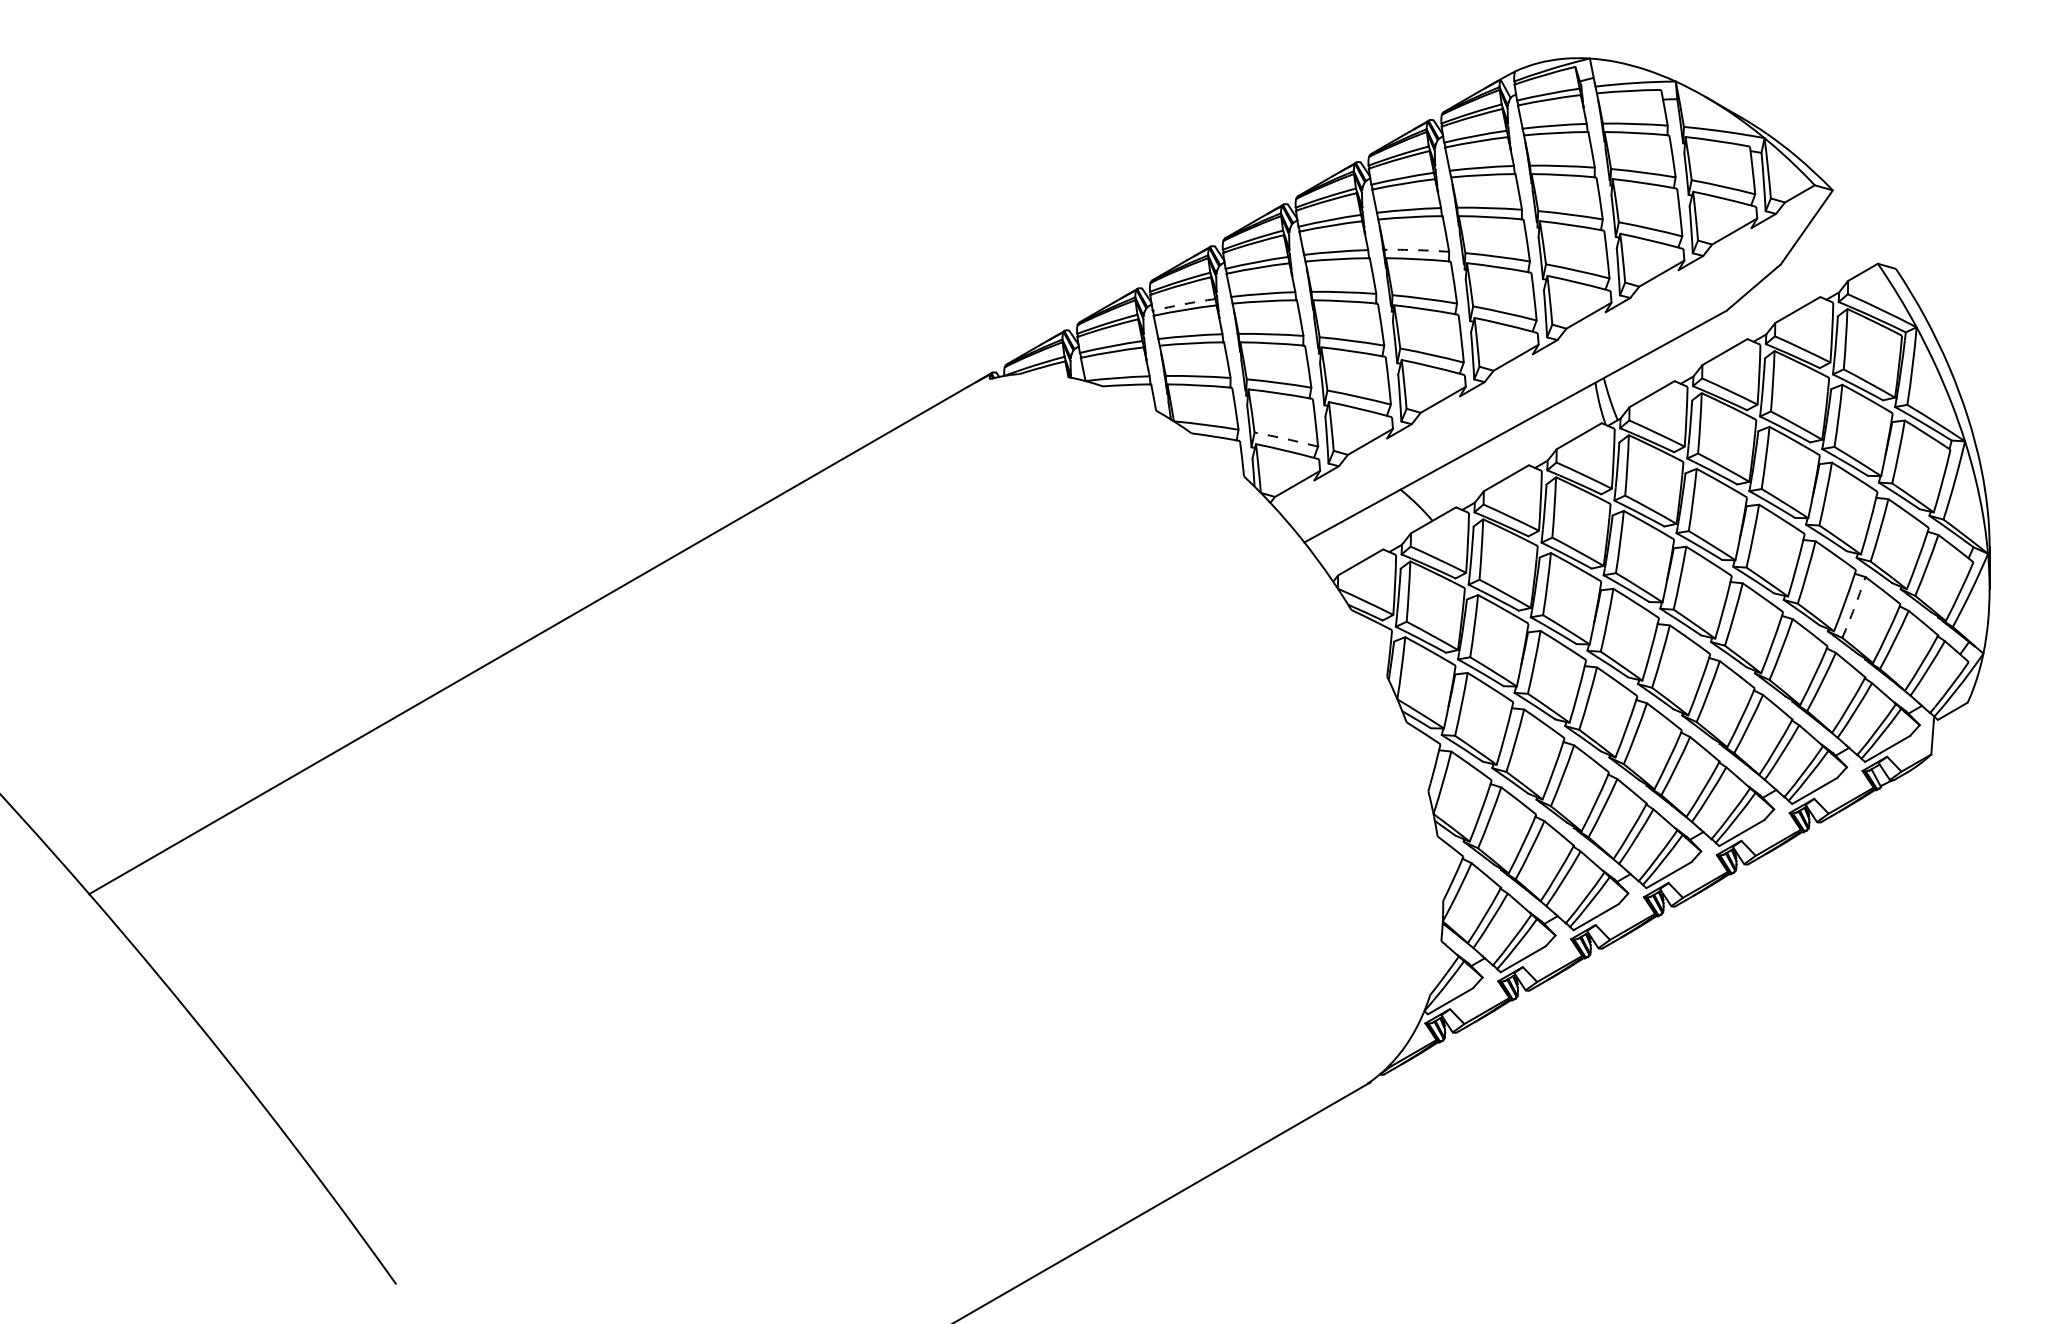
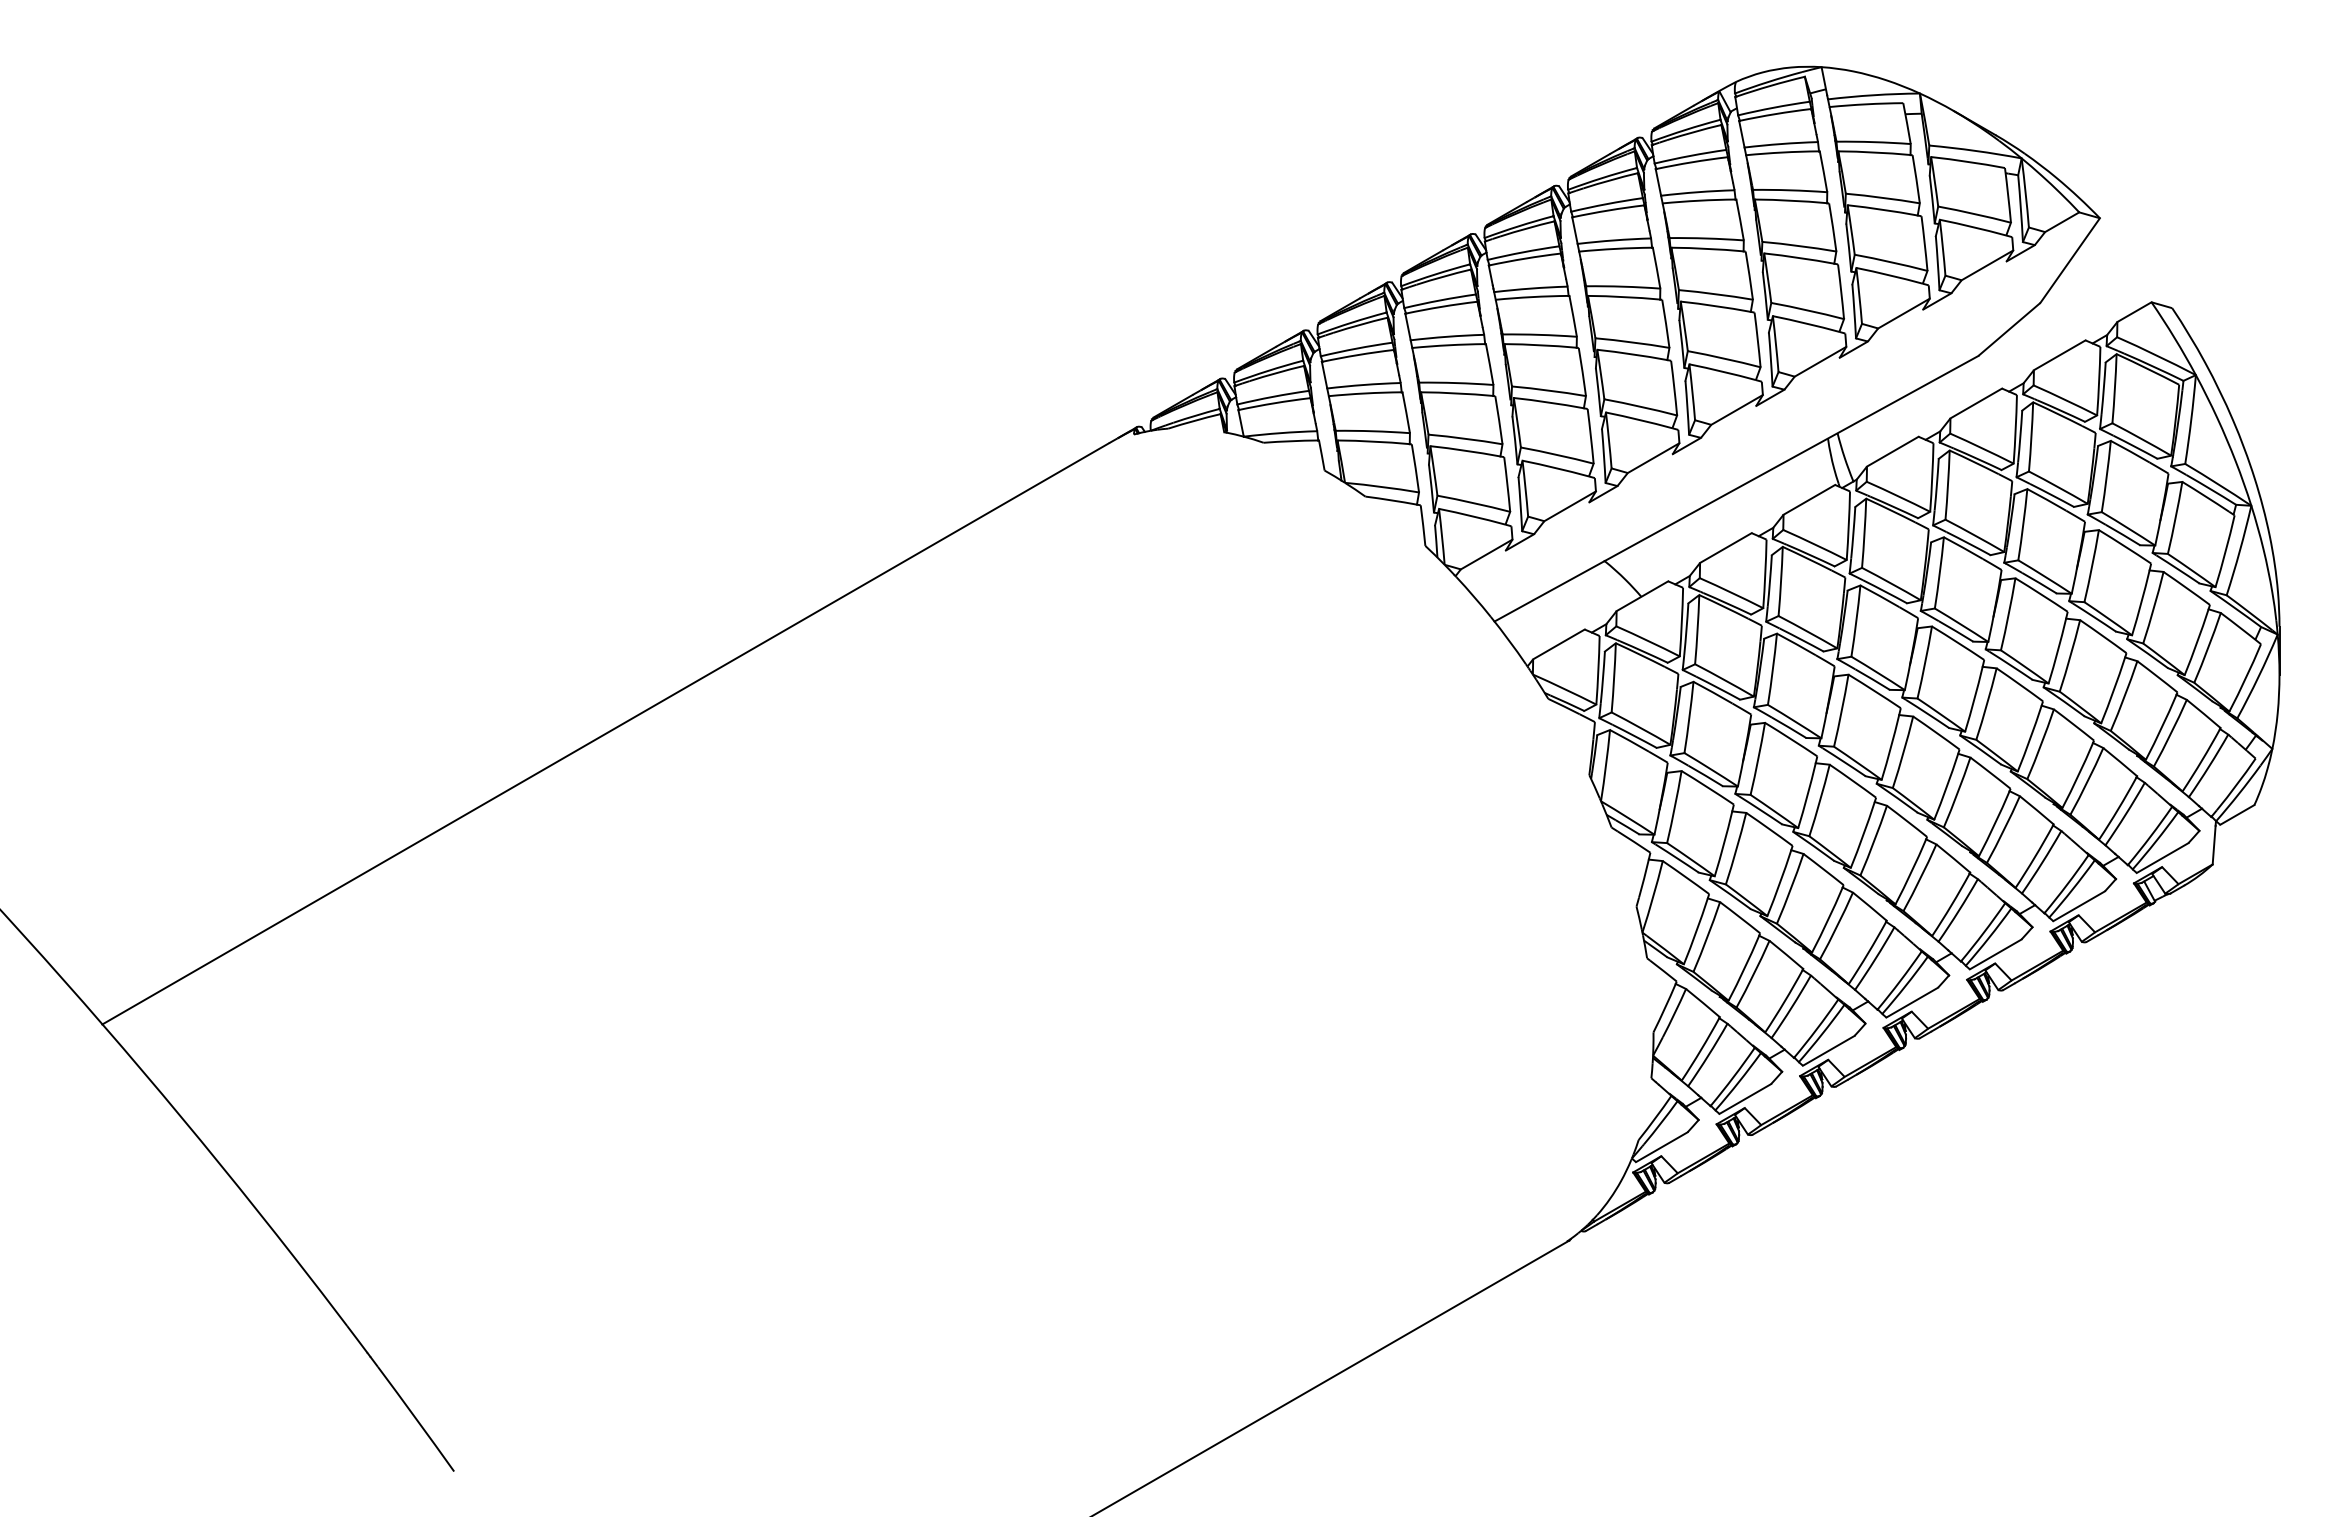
arc: (1416, 249) -> (1623, 286), dashed -> solid
arc: (1183, 304) -> (1356, 348), dashed -> solid
arc: (1286, 439) -> (1473, 503), dashed -> solid
arc: (1854, 607) -> (2124, 696), dashed -> solid

